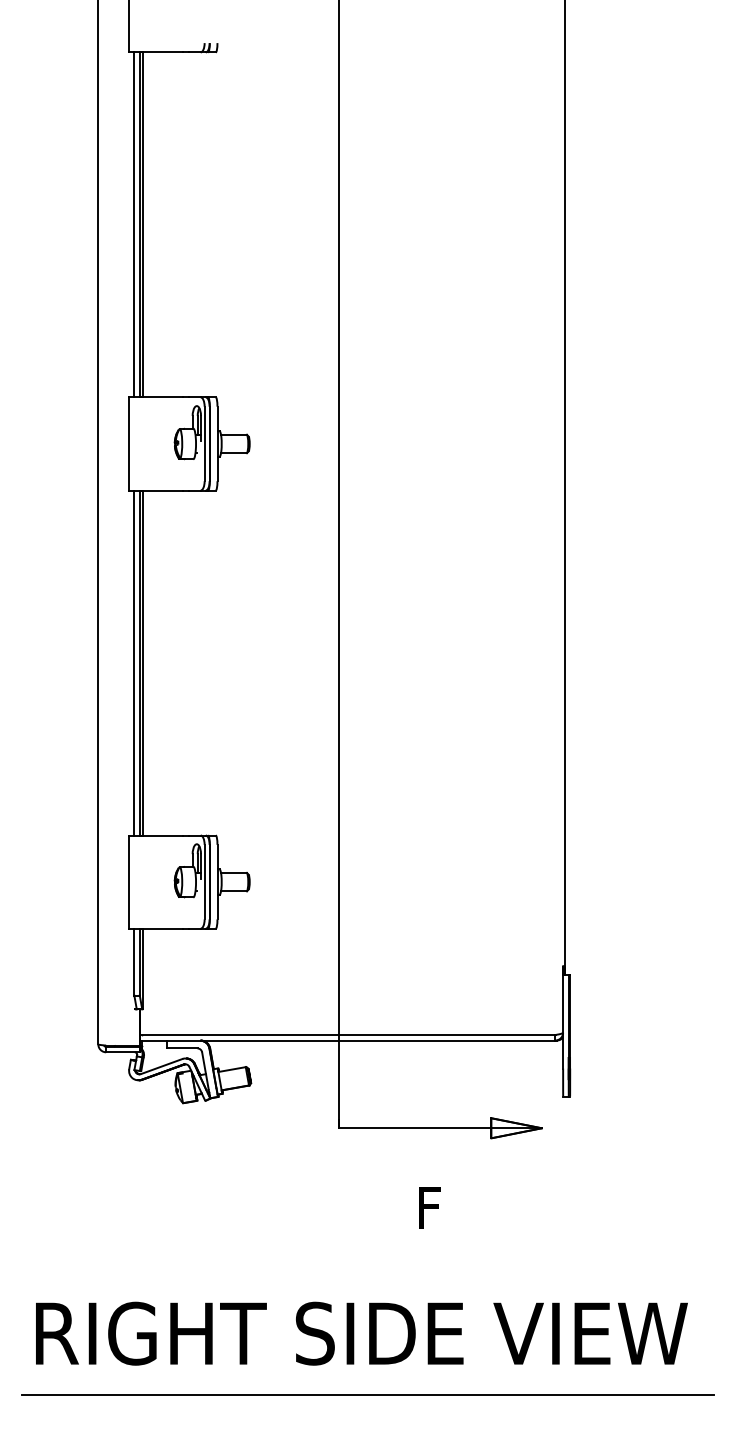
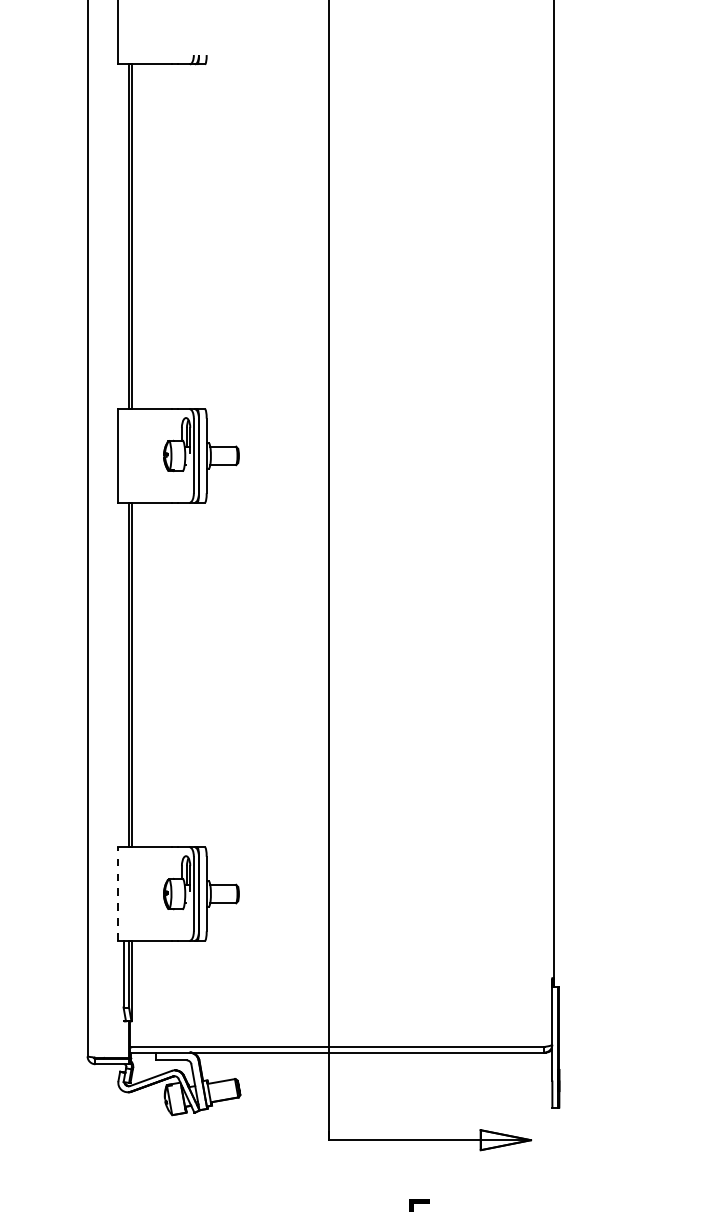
line: (134, 224) -> (123, 236), removed
line: (134, 662) -> (123, 674), removed
line: (128, 882) -> (117, 894), solid -> dashed

